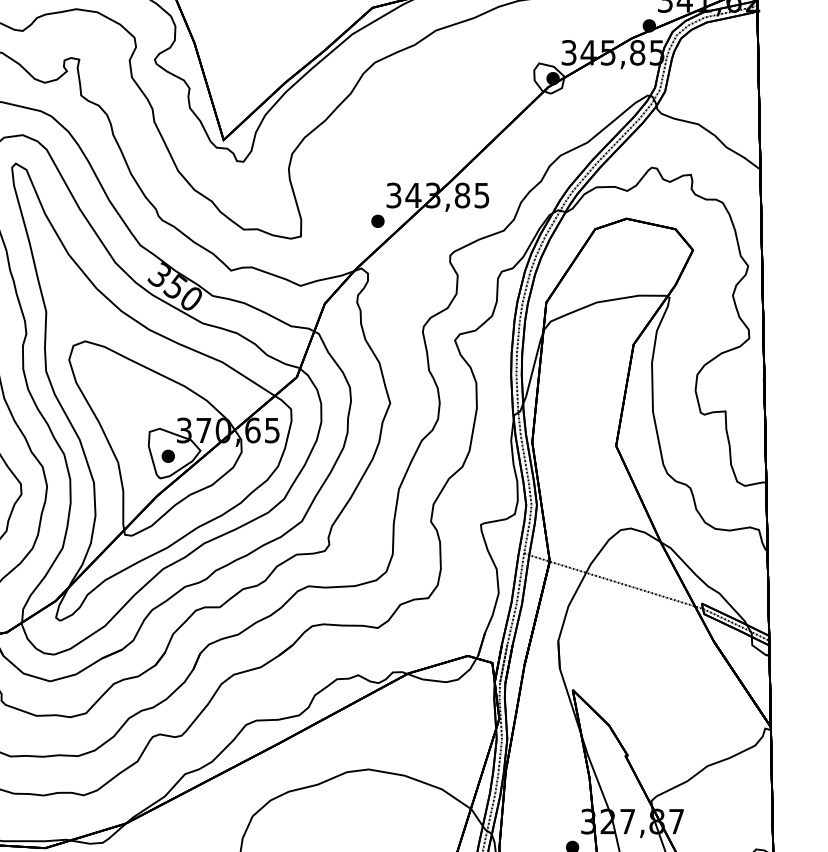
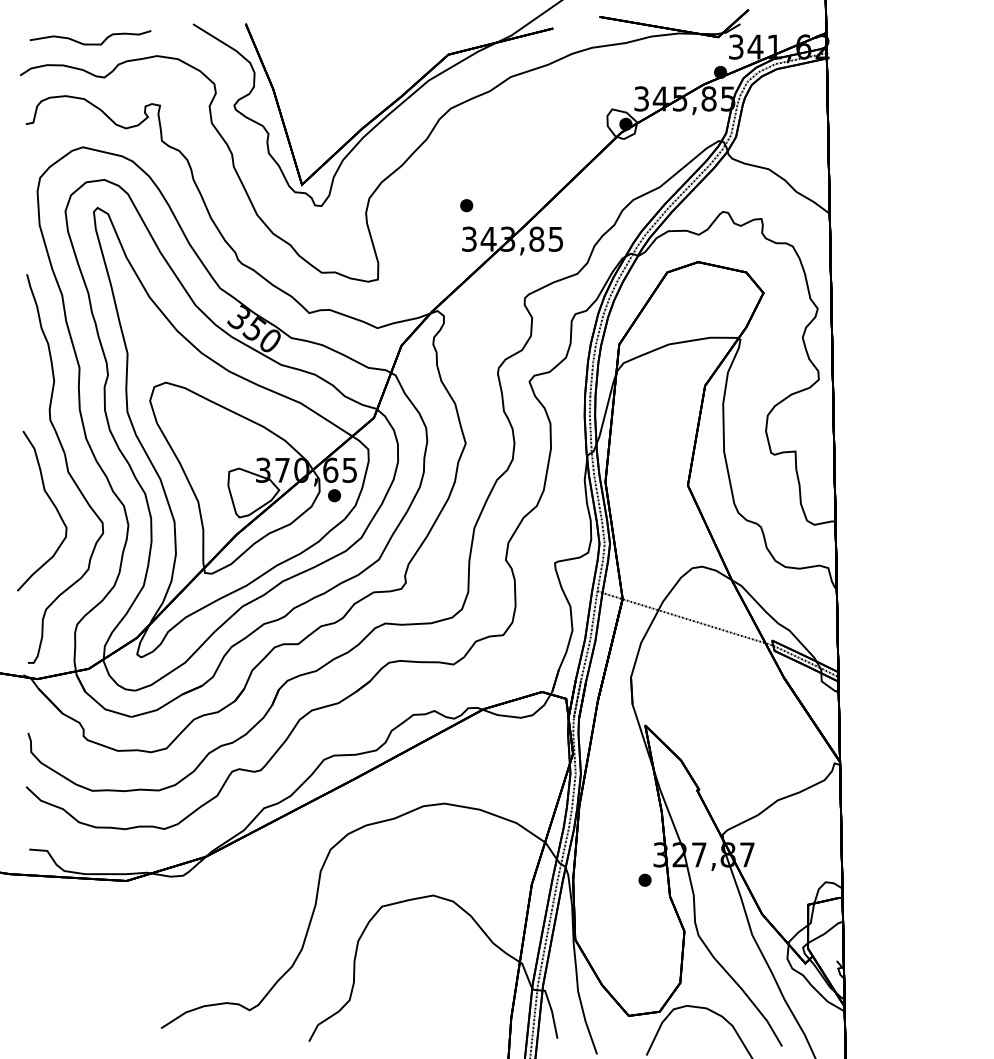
part: (377, 221) -> (466, 205), moved
part: (168, 456) -> (334, 495), moved

